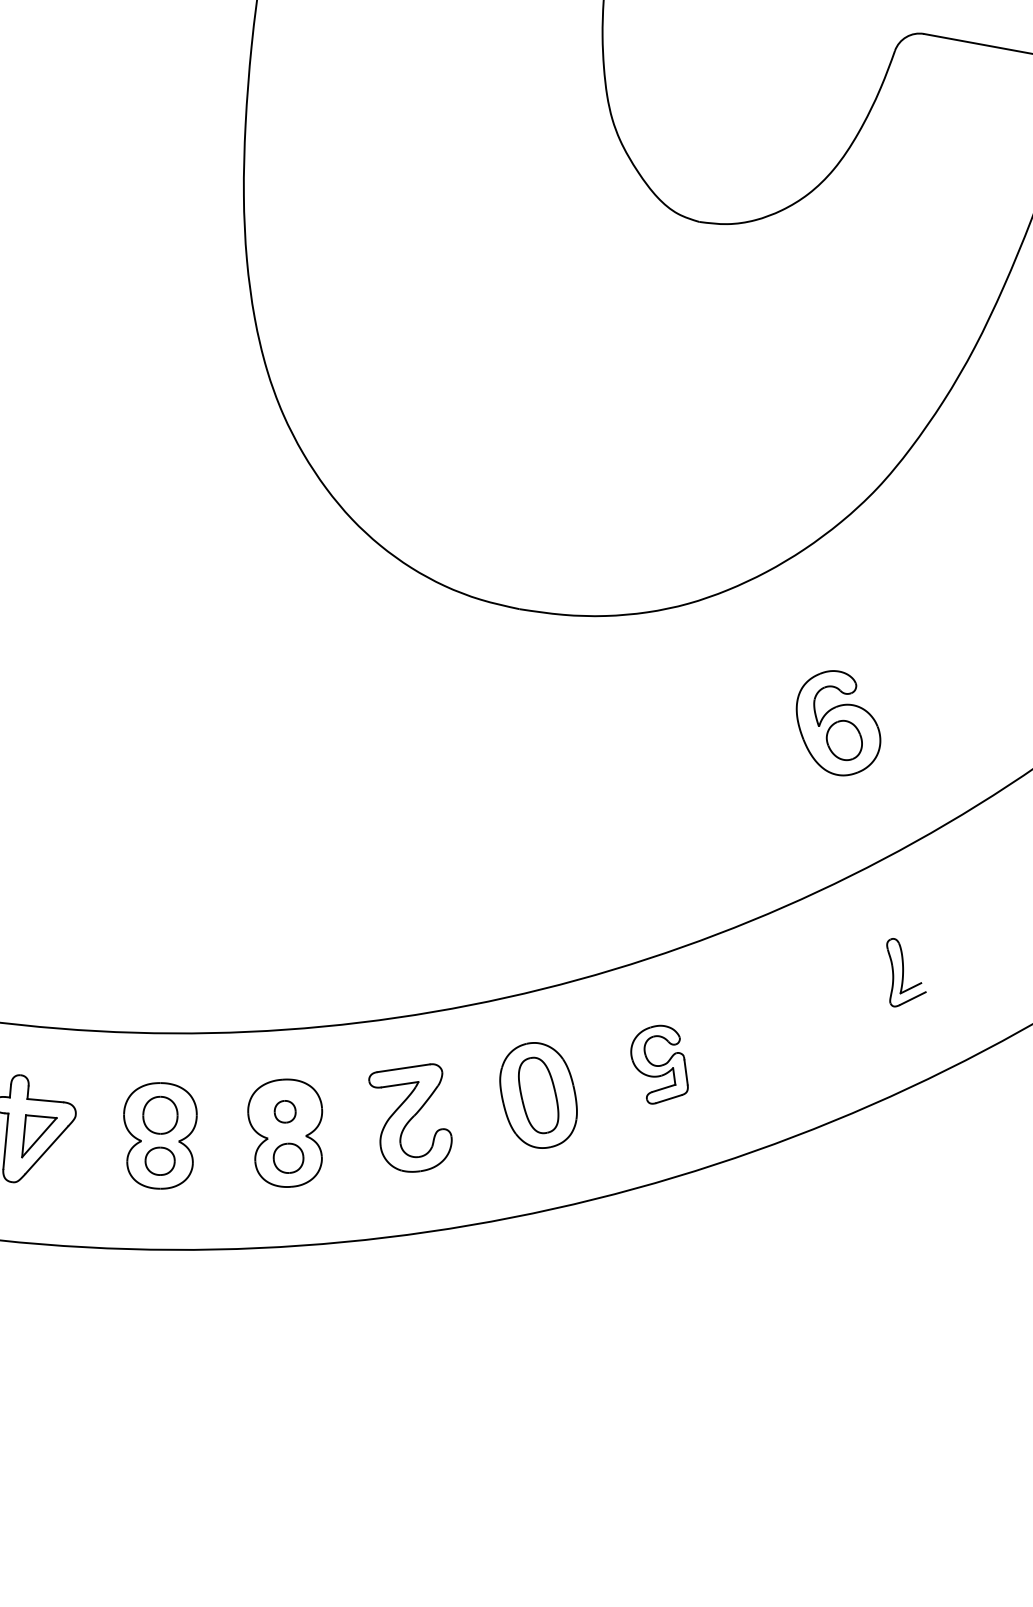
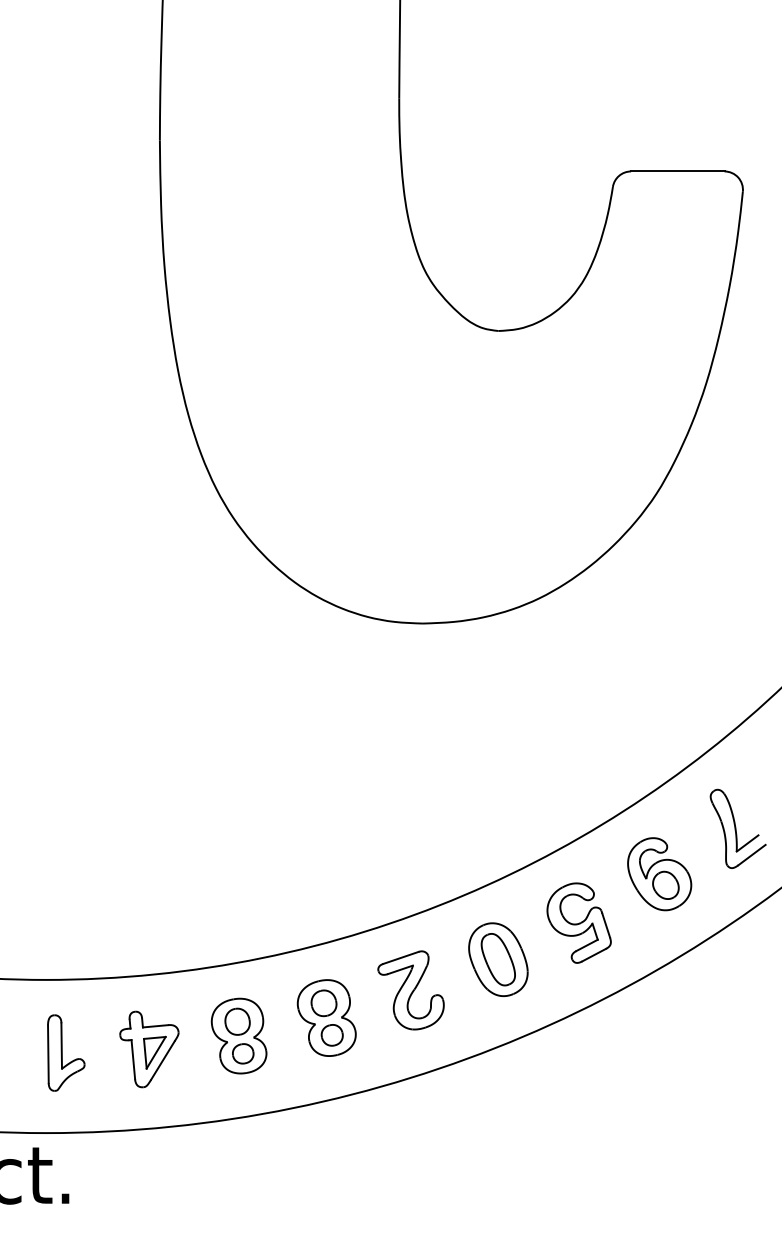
part: (838, 723) -> (659, 874), moved
part: (904, 974) -> (737, 828), size x1.67
part: (659, 1064) -> (578, 922), size x1.43
part: (284, 1111) -> (323, 1003), size x1.67

